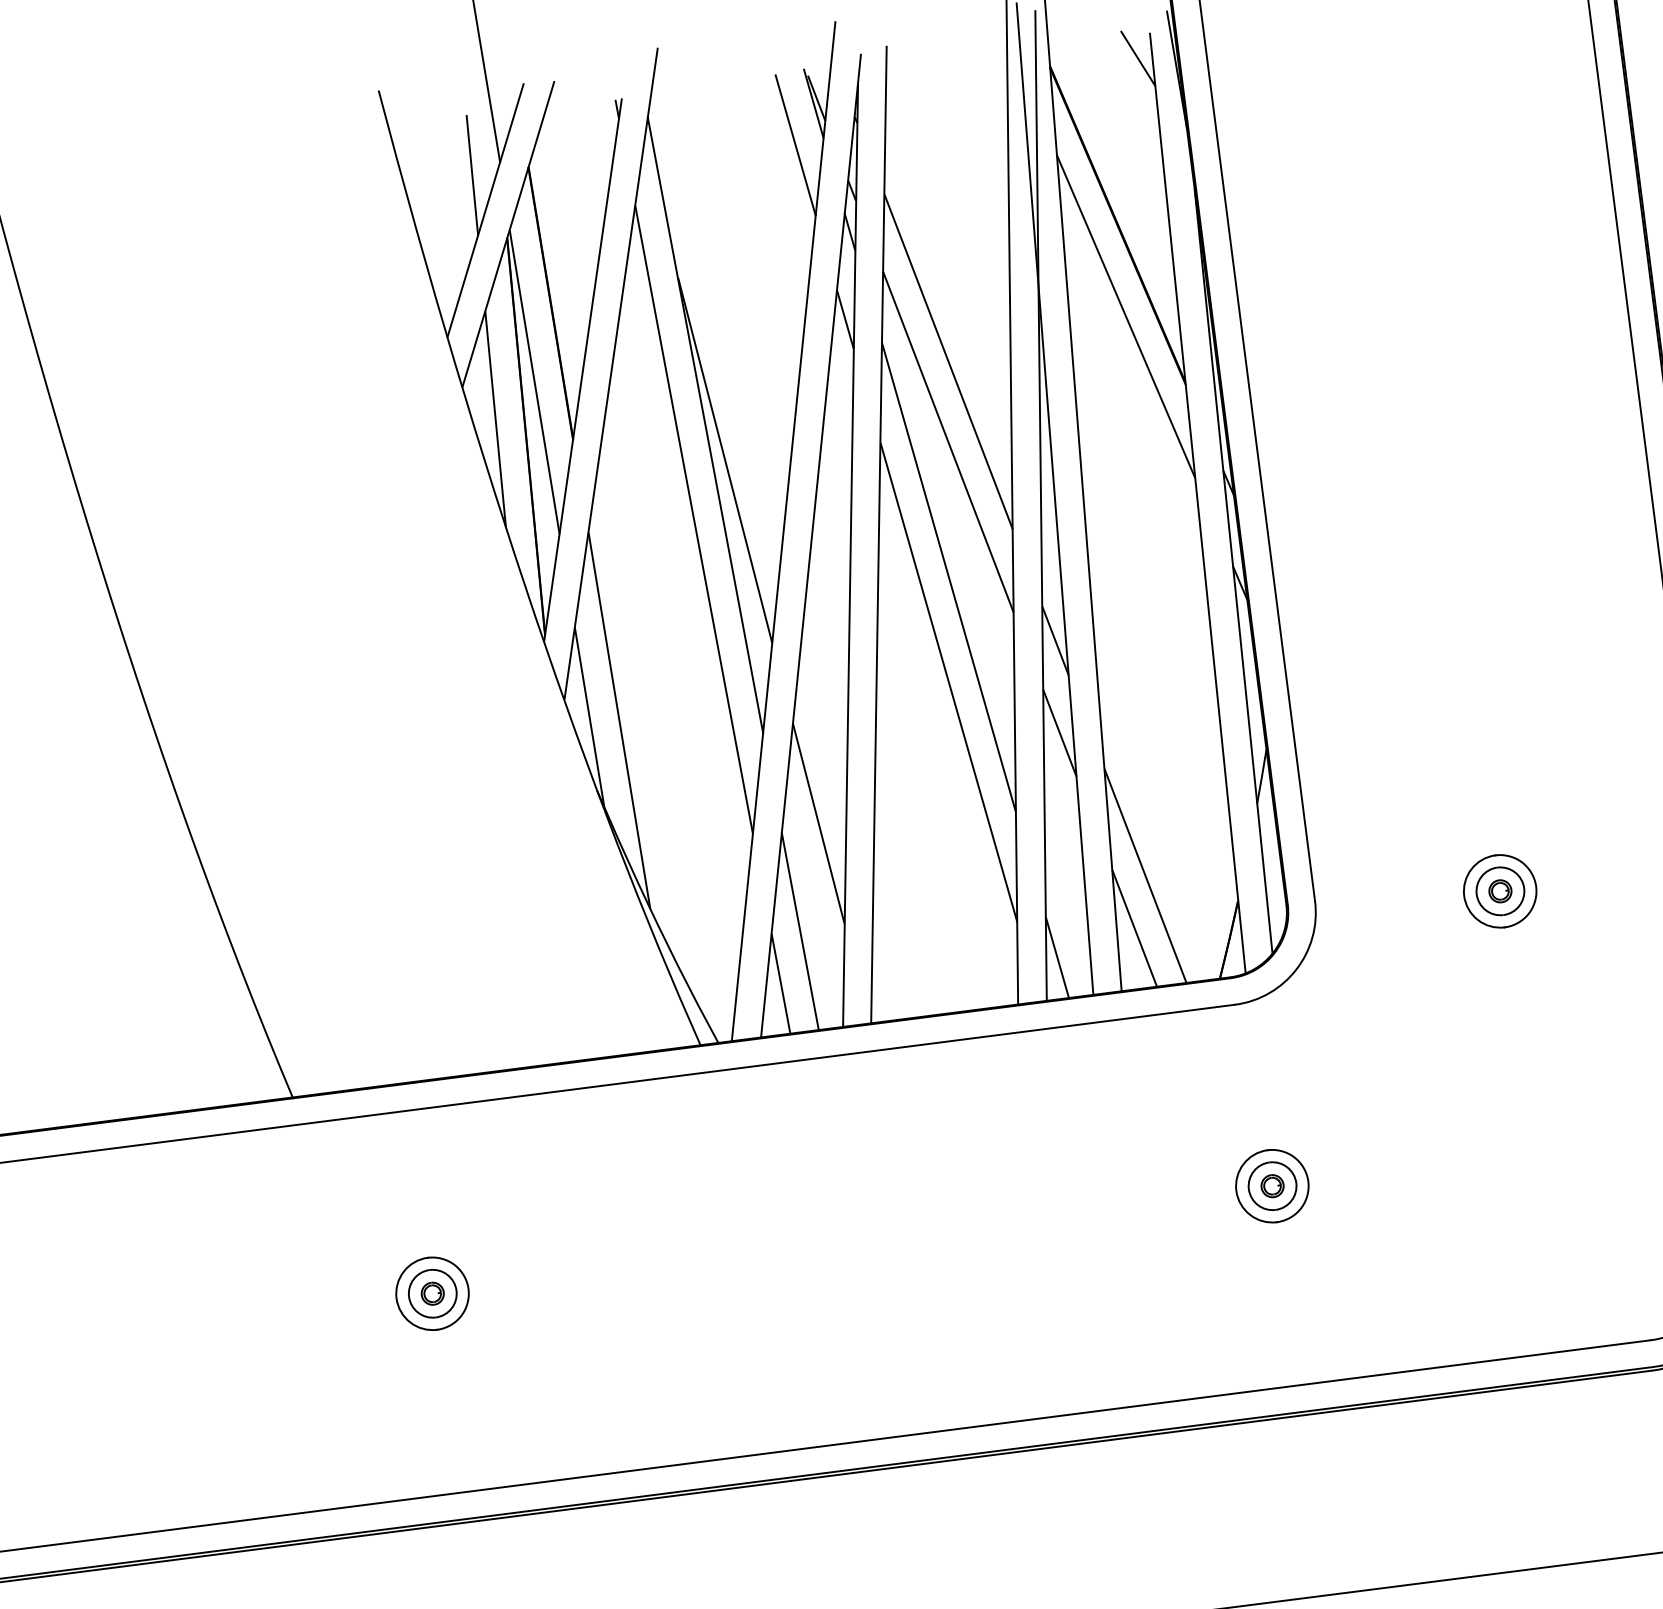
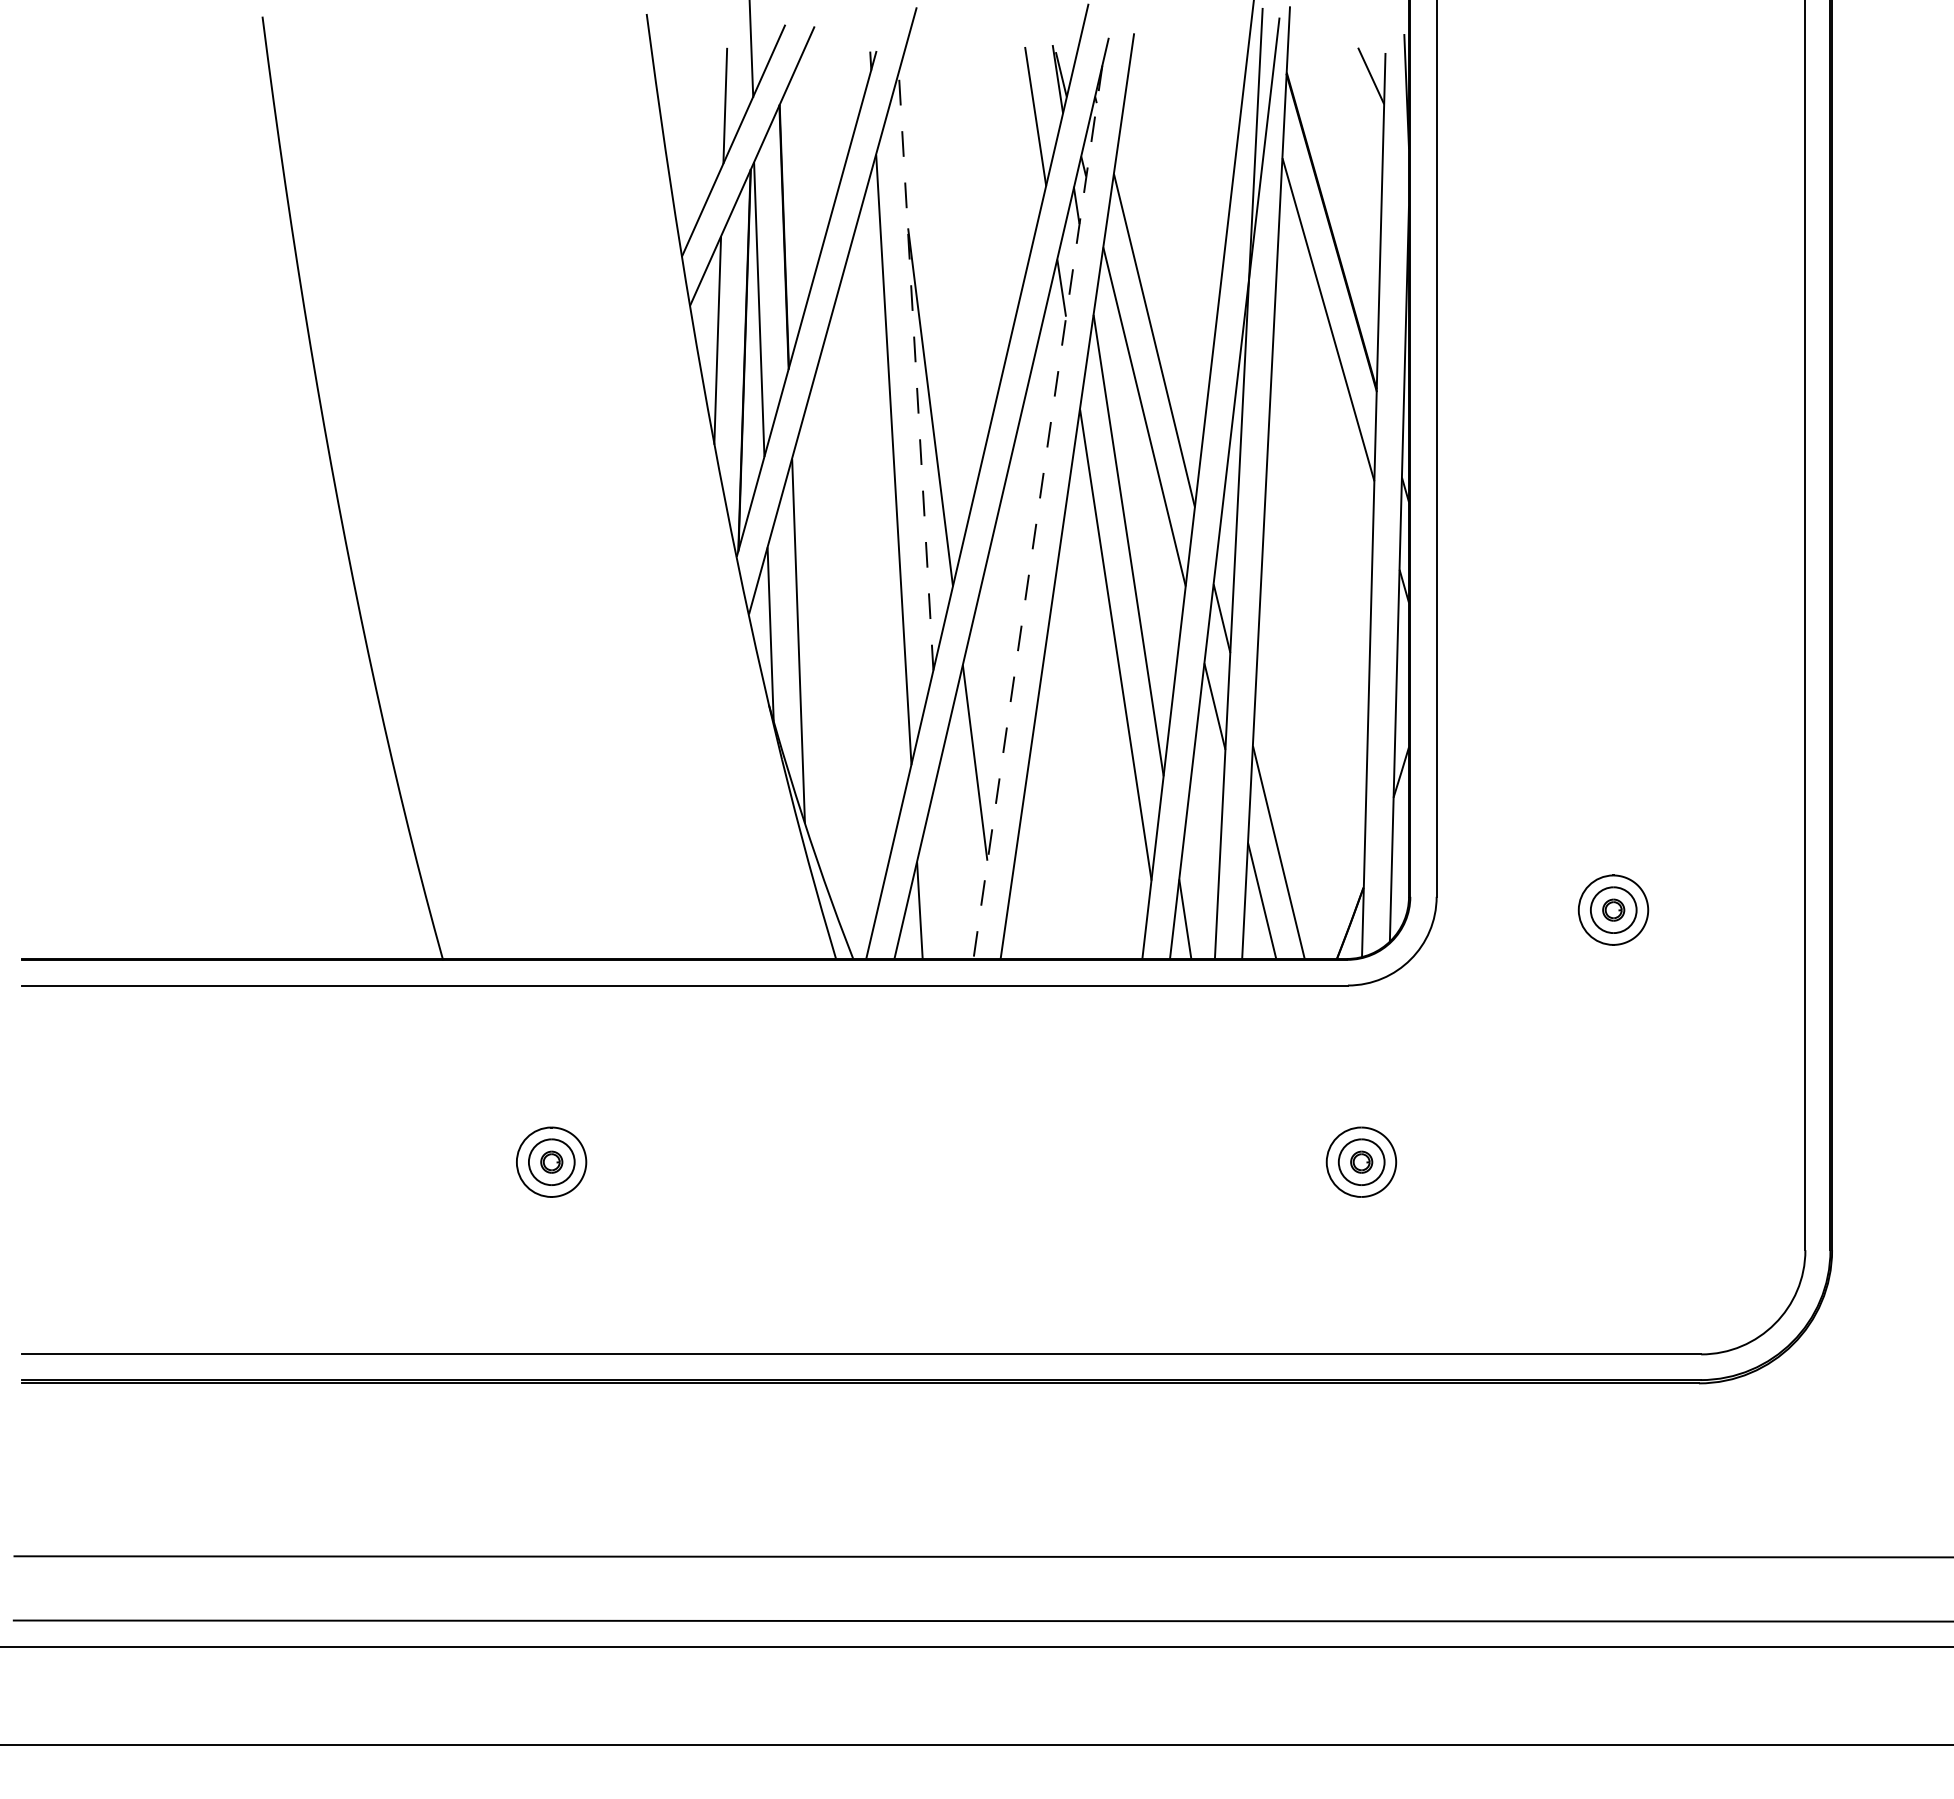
line: (705, 425) -> (916, 371), solid -> dashed
line: (850, 555) -> (1037, 512), solid -> dashed
line: (800, 930) -> (944, 862), removed

